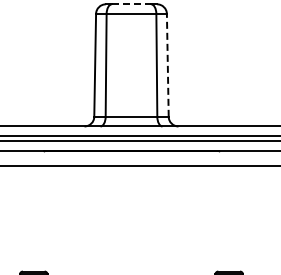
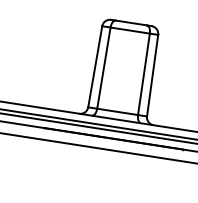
line: (131, 4) -> (131, 23), dashed -> solid
line: (167, 64) -> (152, 74), dashed -> solid

